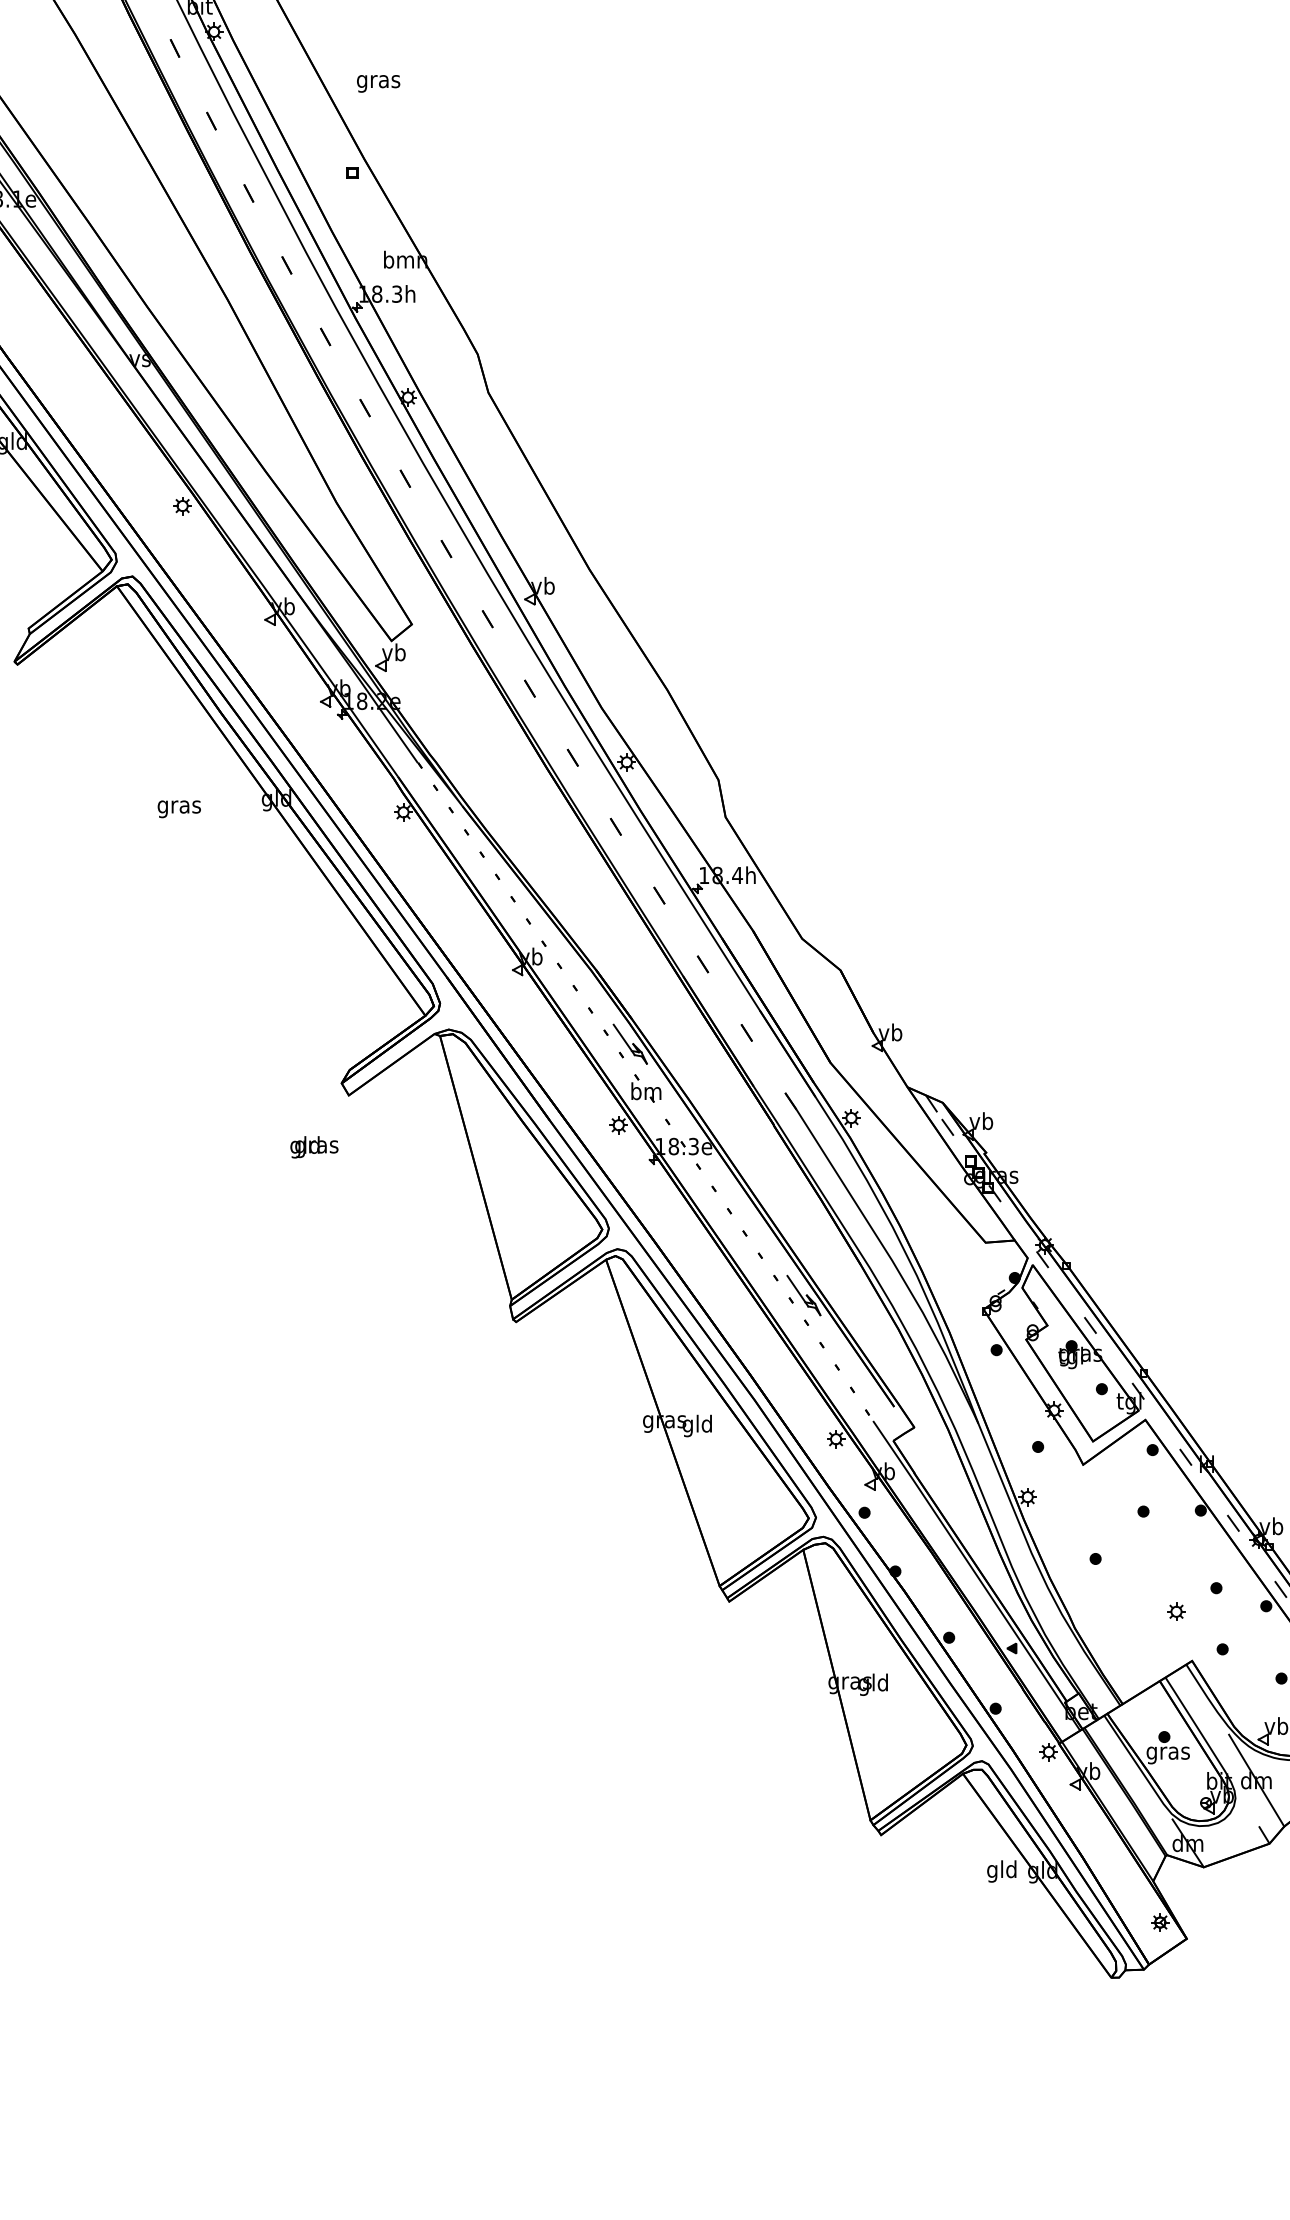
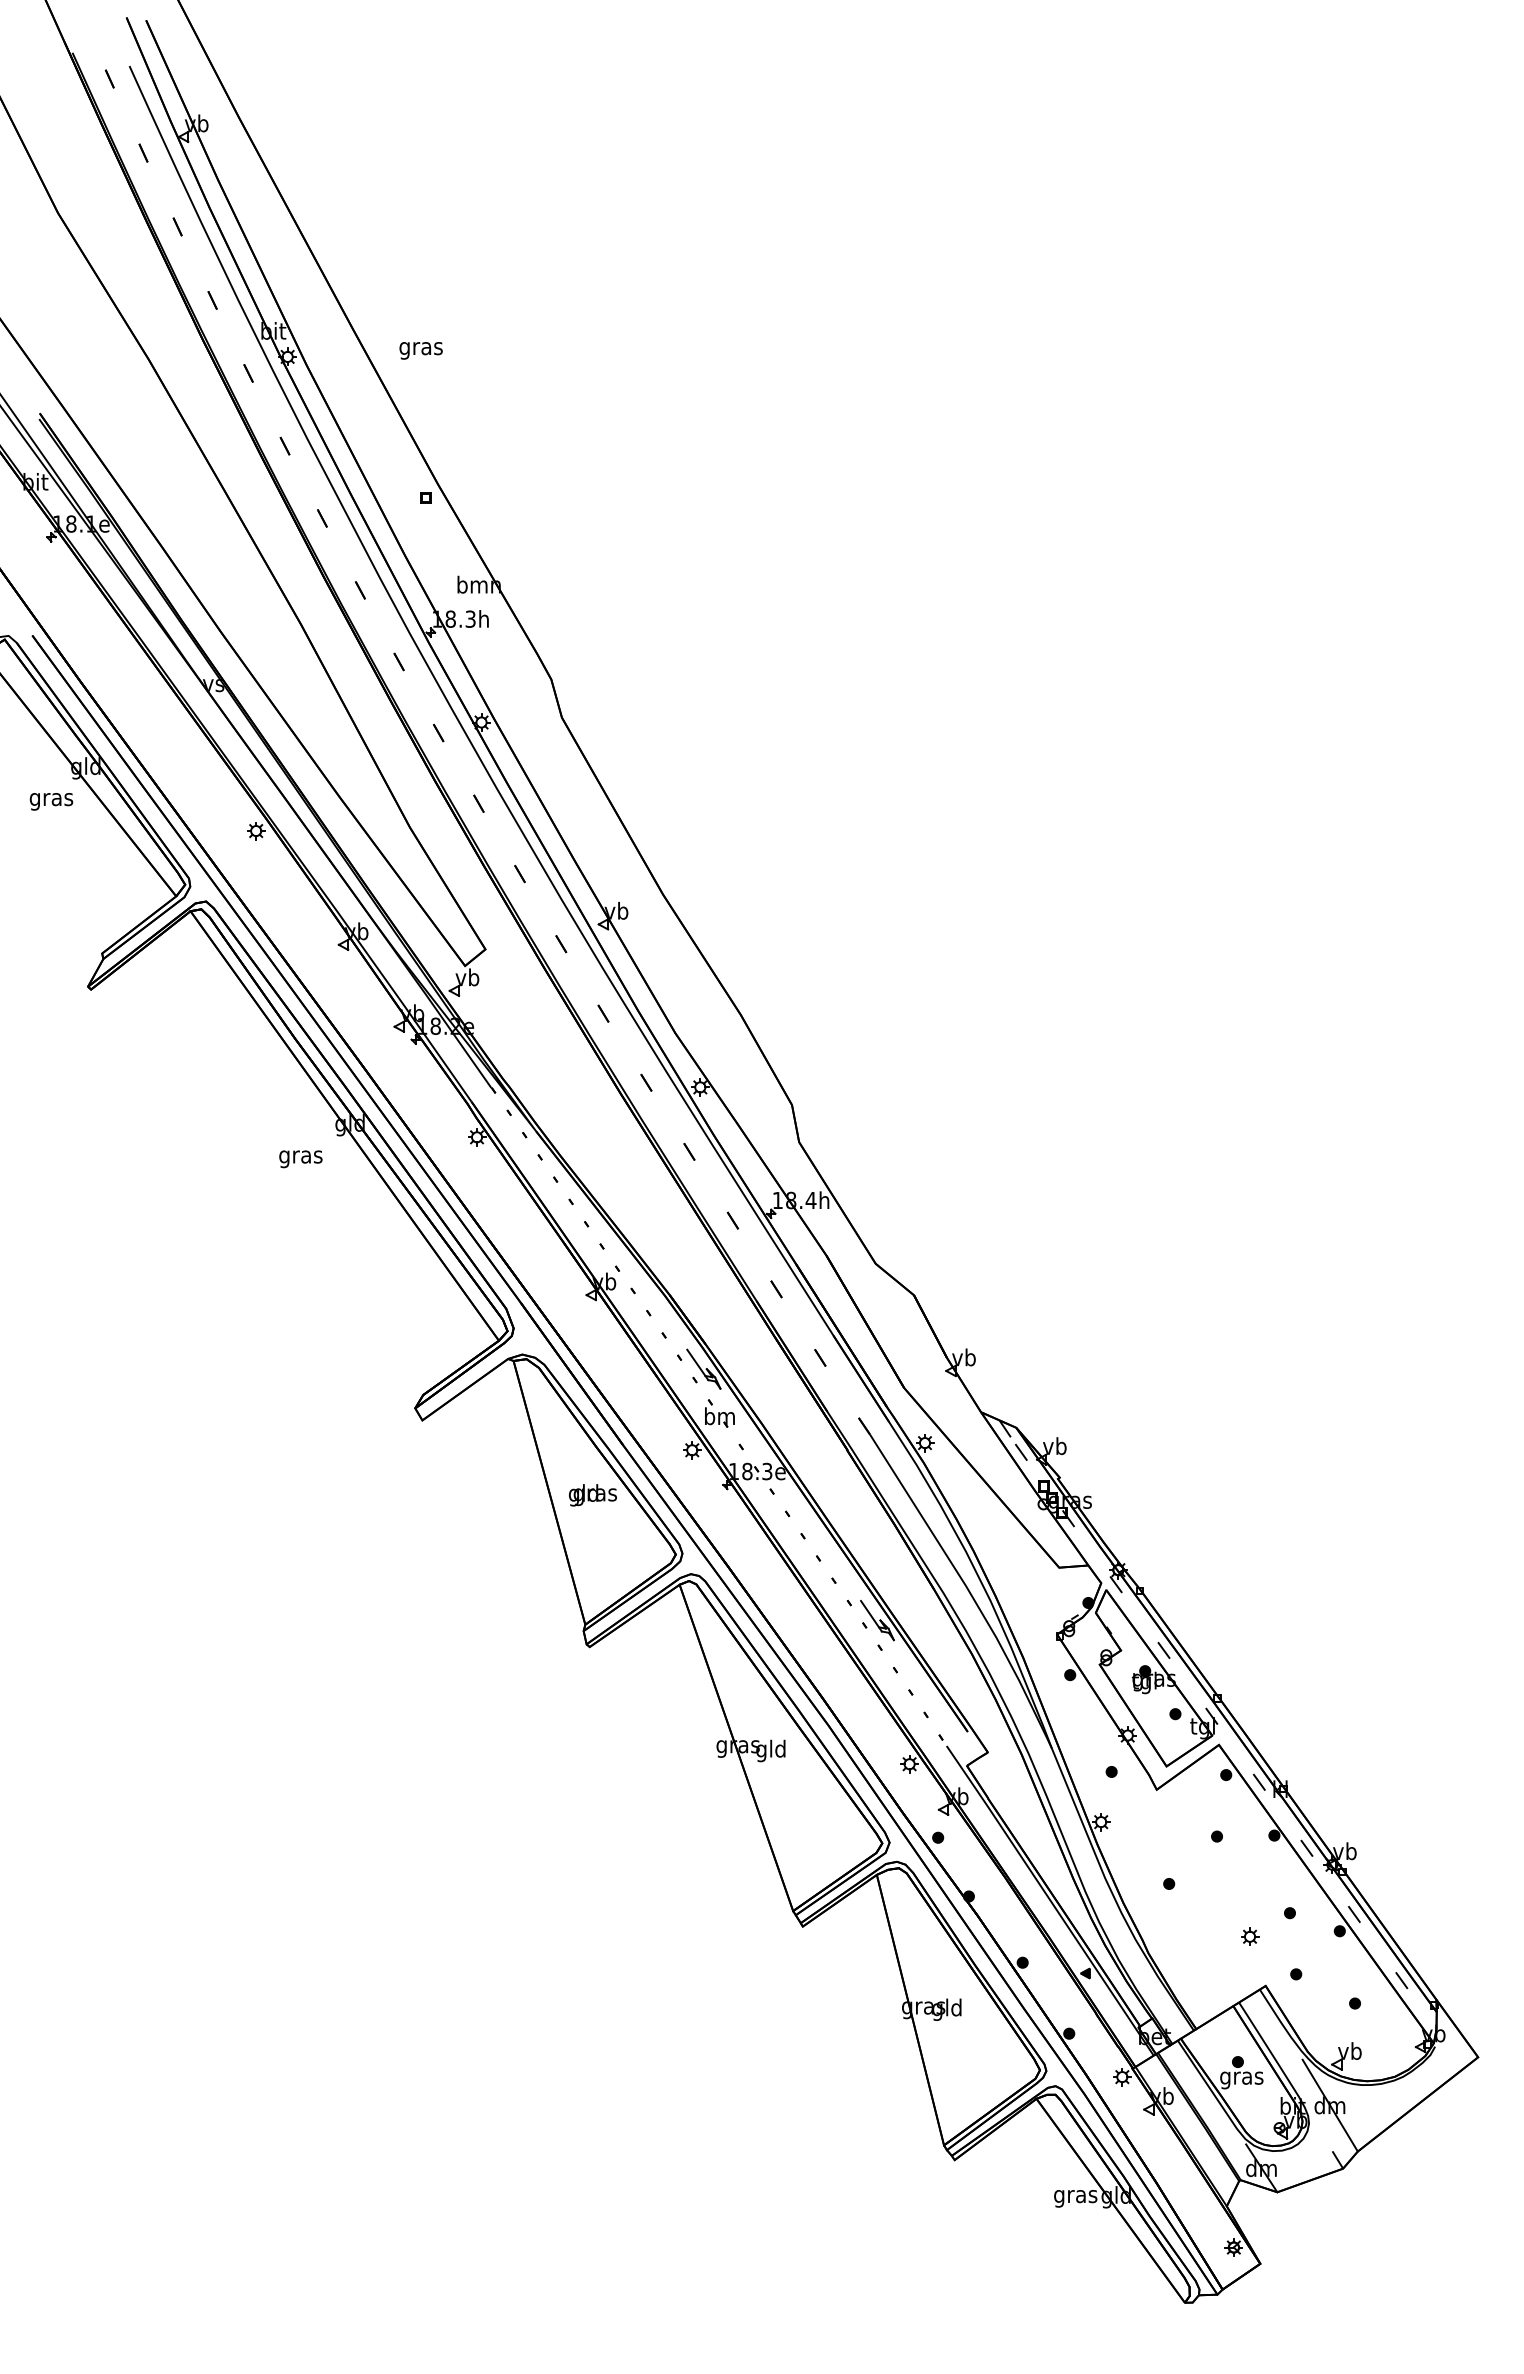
text: (377, 83) -> (420, 350), moved
text: (178, 809) -> (300, 1159), moved
text: (313, 1147) -> (592, 1495), moved
text: (1001, 1871) -> (1075, 2196), gld -> gras

